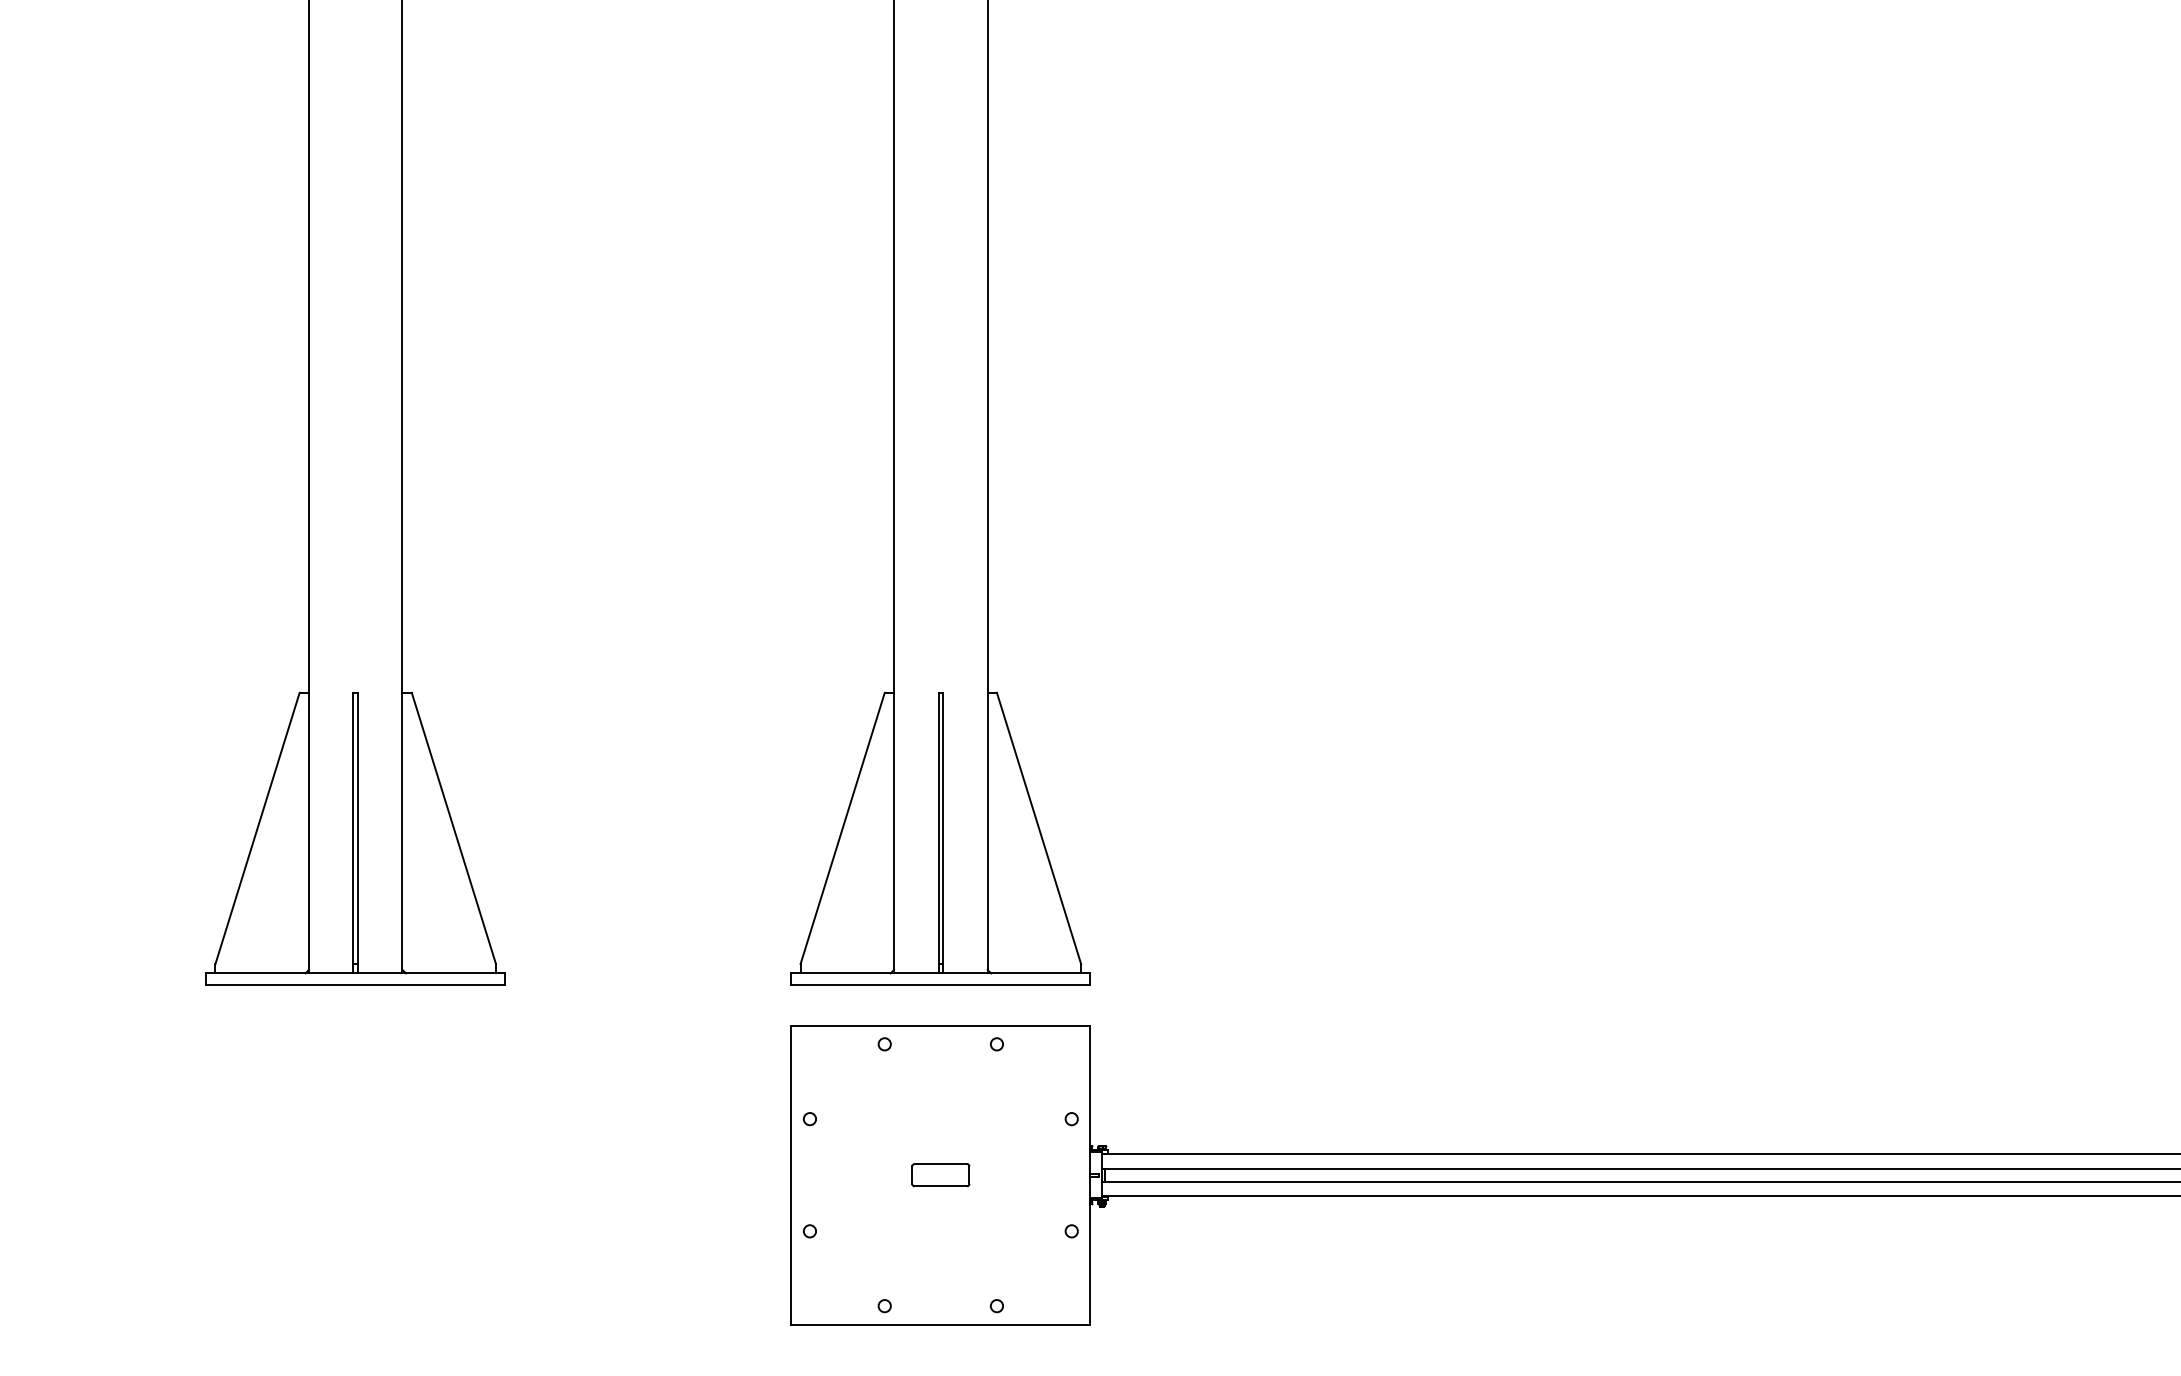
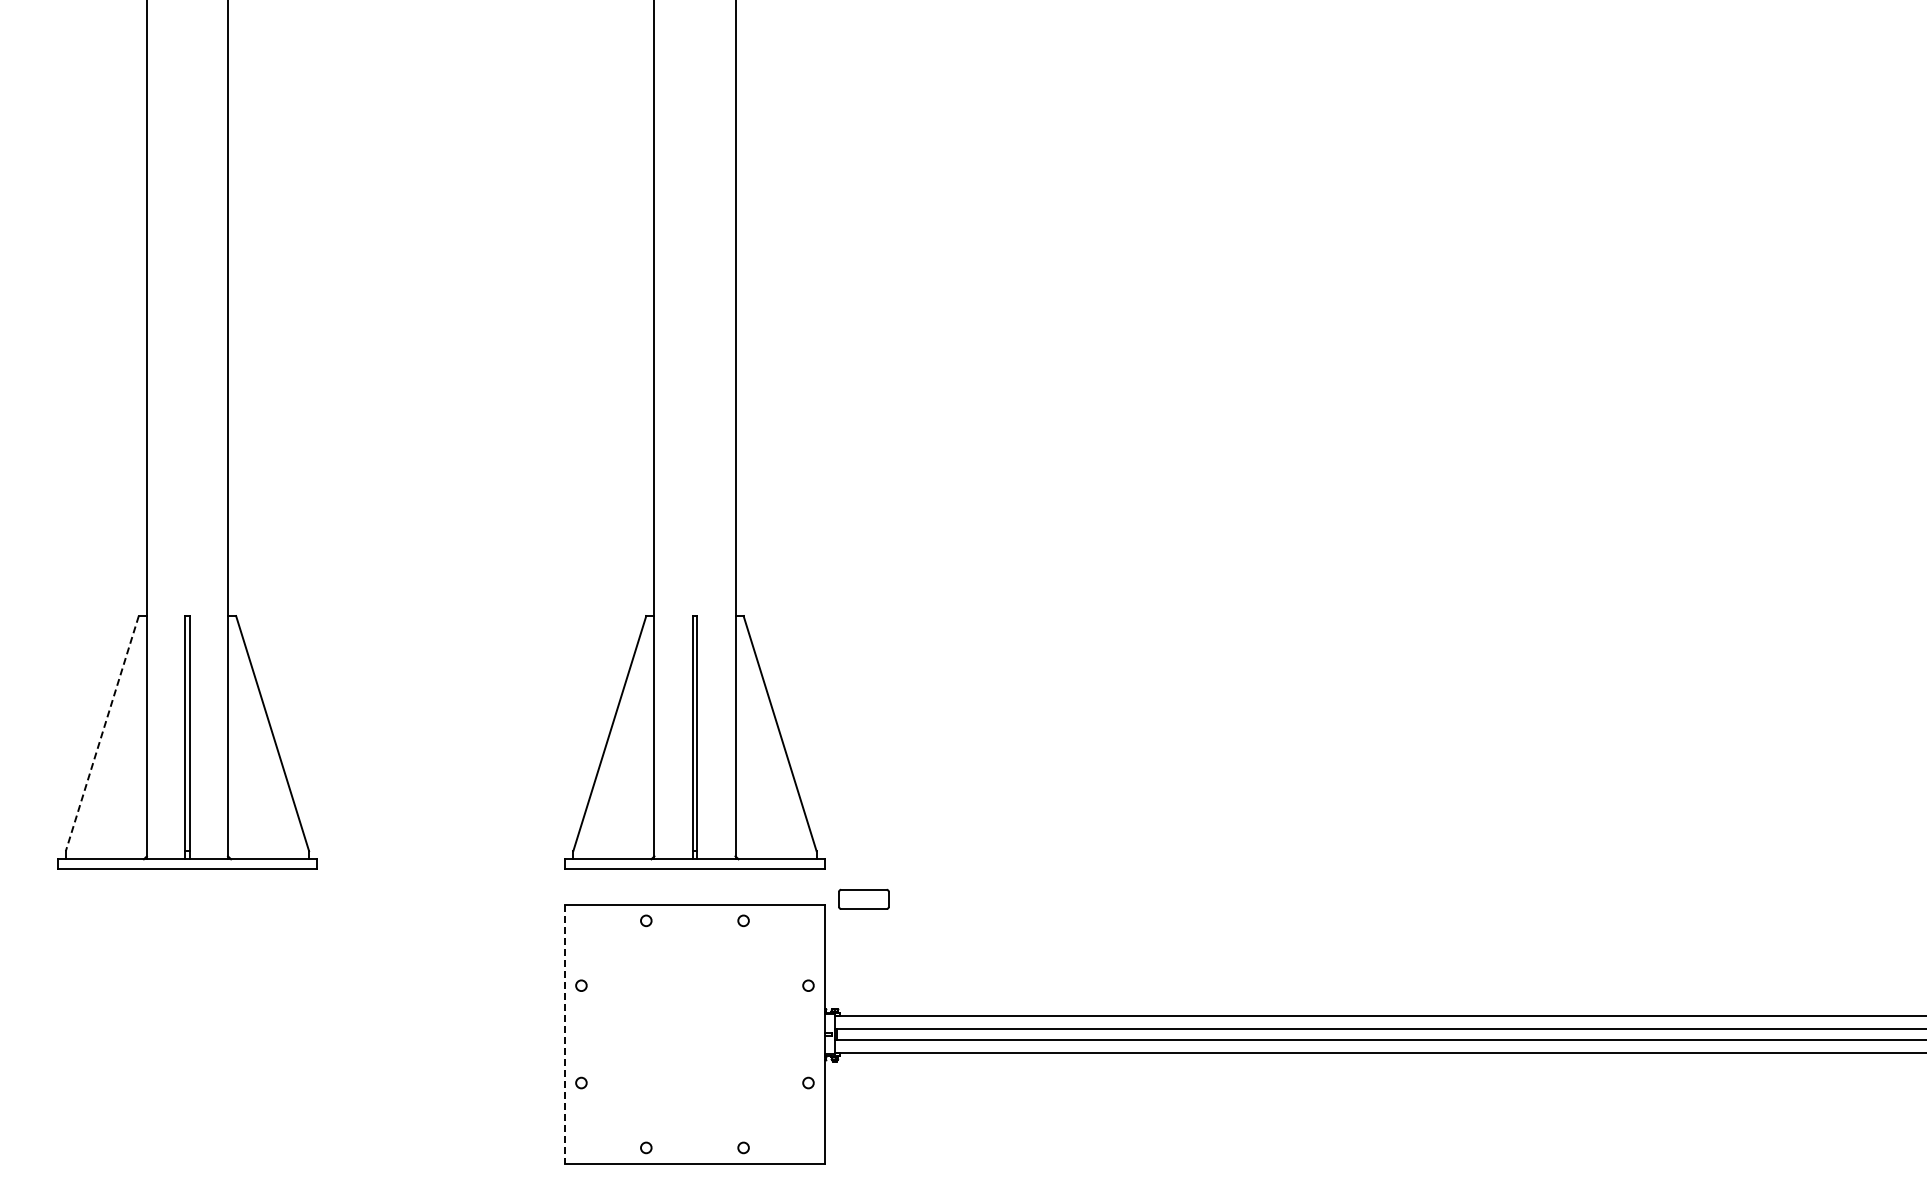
line: (257, 829) -> (102, 734), solid -> dashed
part: (940, 1174) -> (863, 898), moved
line: (791, 1175) -> (565, 1034), solid -> dashed

